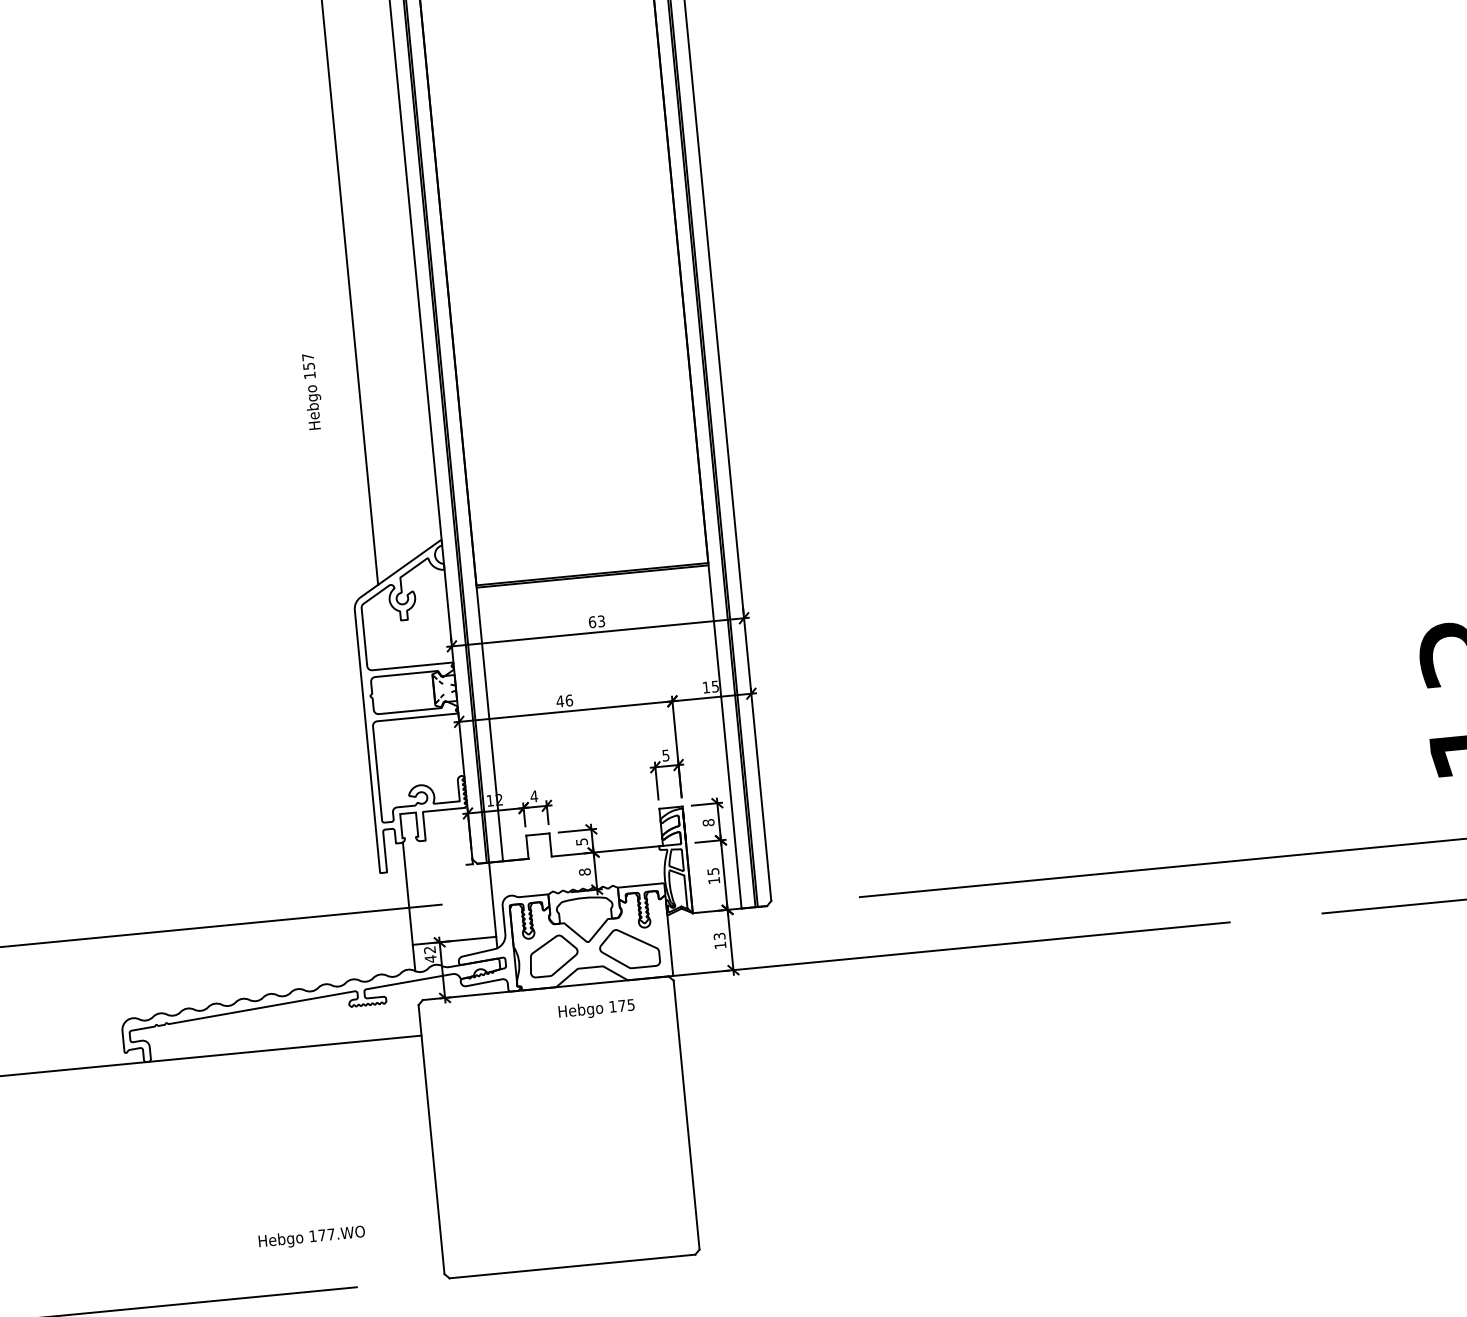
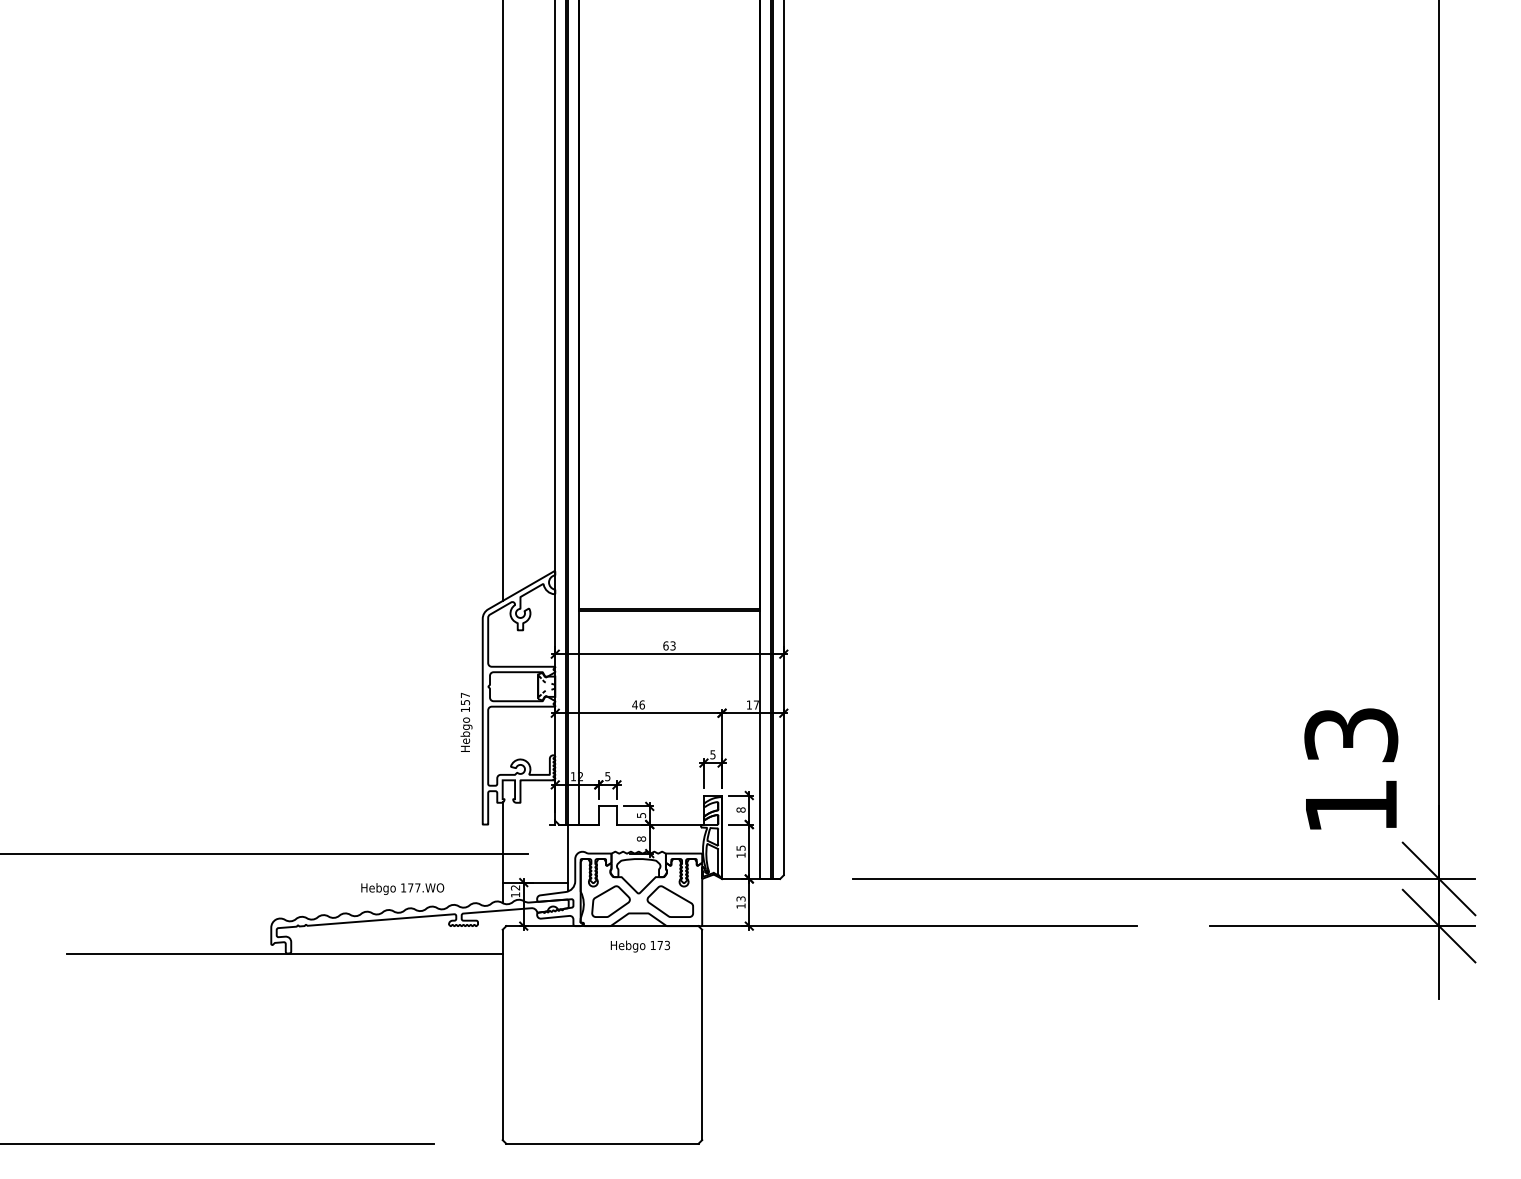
text: (312, 390) -> (466, 721), moved
text: (714, 686) -> (755, 704), 15 -> 17
text: (533, 796) -> (607, 776), 4 -> 5
text: (430, 958) -> (515, 894), 42 -> 12
text: (631, 1003) -> (667, 944), 175 -> 173
text: (311, 1237) -> (402, 888), moved

